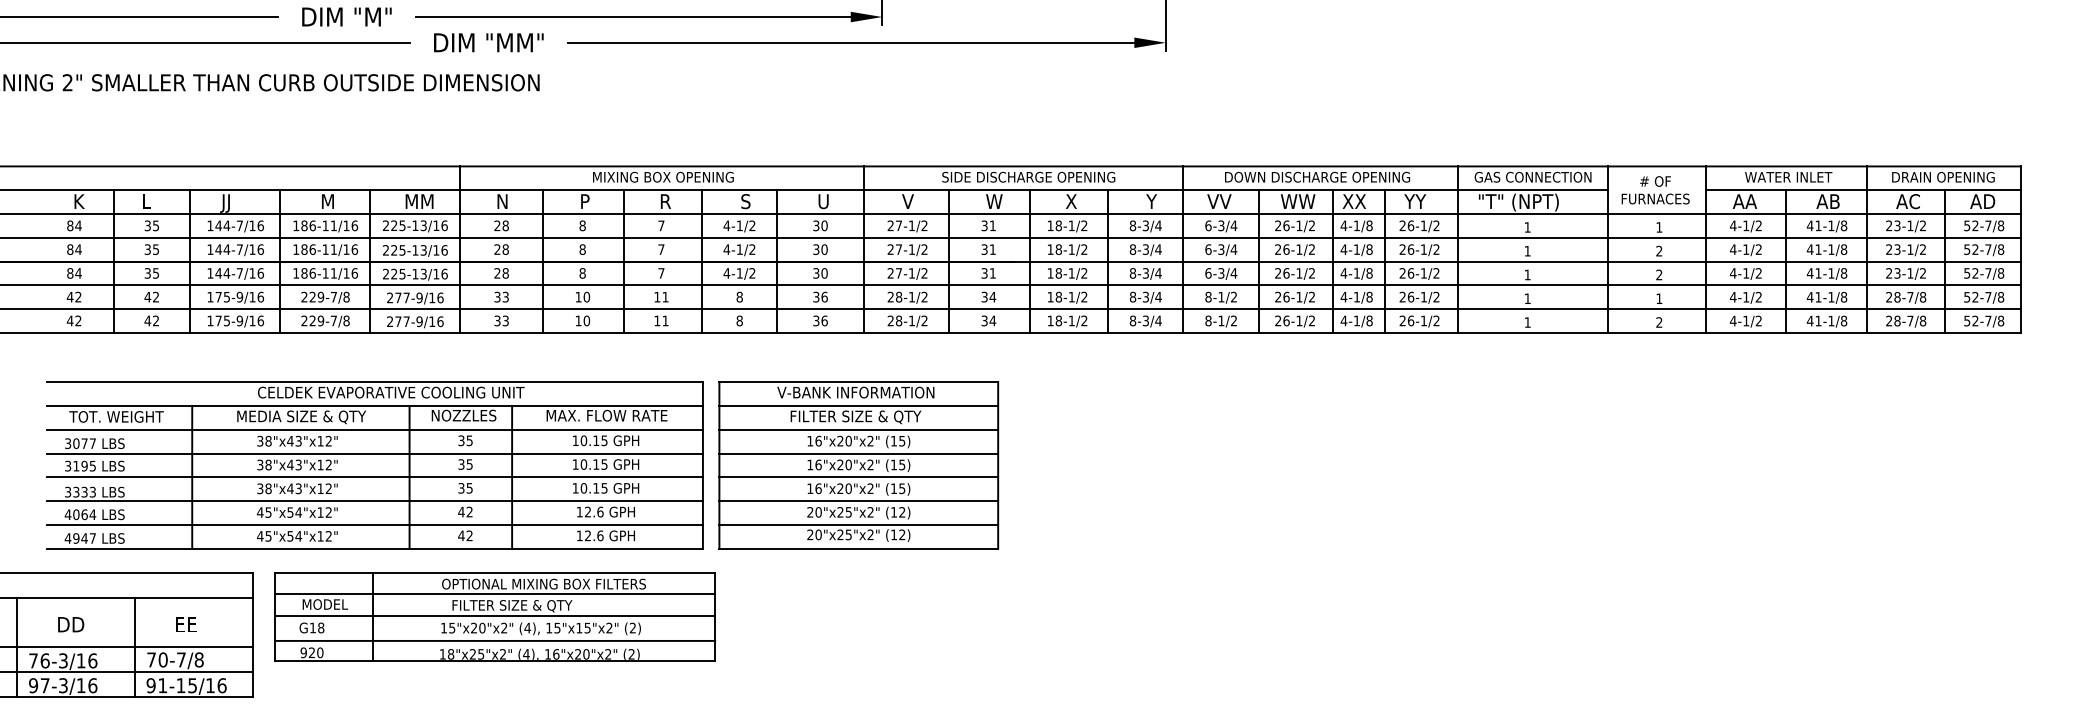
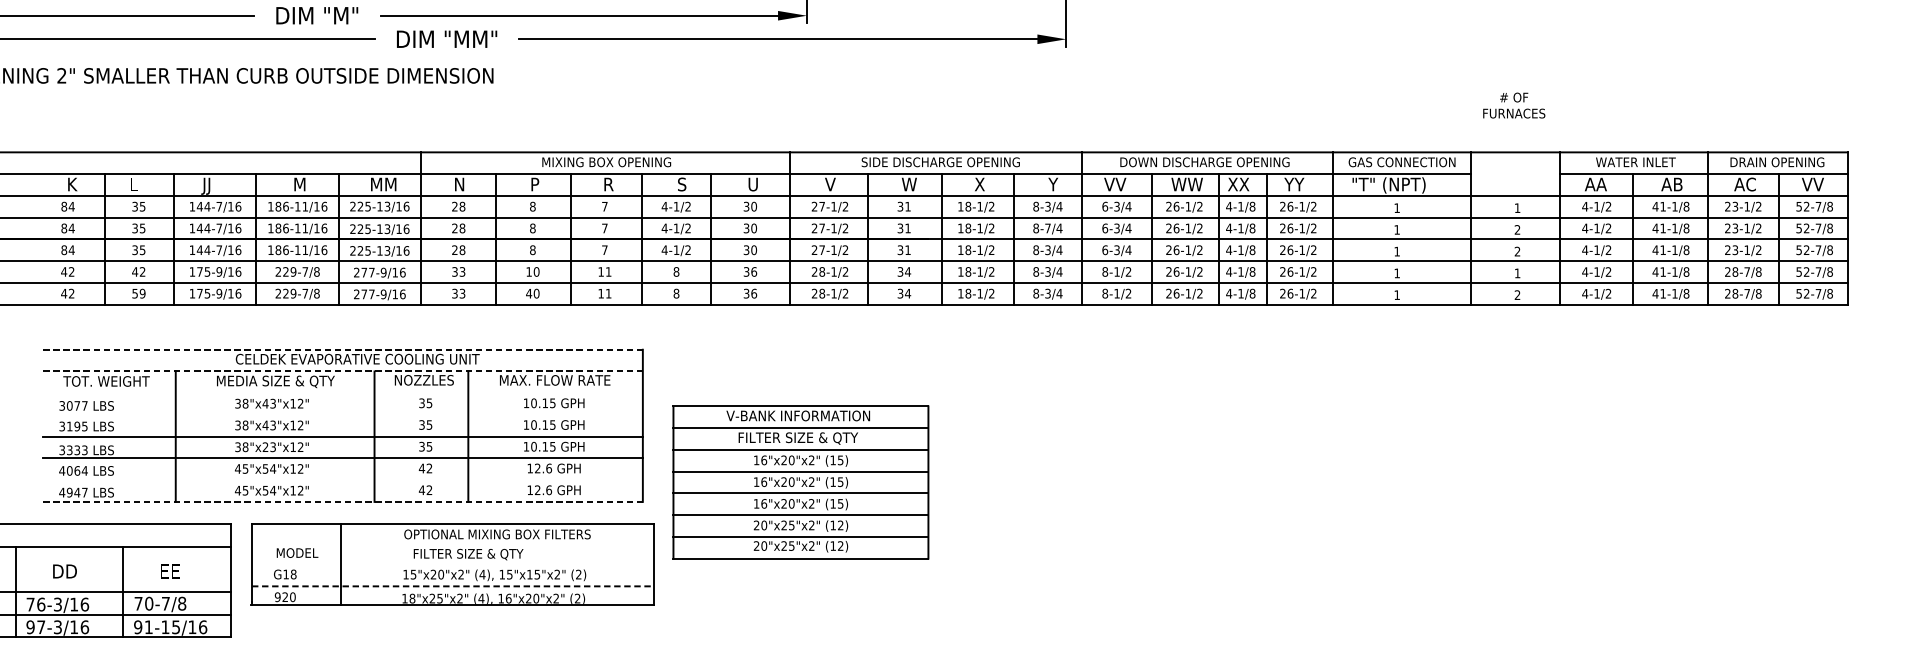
text: (1655, 190) -> (1514, 105), moved
text: (1982, 201) -> (1813, 184), AD -> VV
text: (1145, 249) -> (1047, 228), 8-3/4 -> 8-7/4
text: (151, 320) -> (138, 293), 42 -> 59
text: (578, 320) -> (529, 293), 10 -> 40
line: (375, 382) -> (343, 349), solid -> dashed
line: (375, 405) -> (343, 371), solid -> dashed
line: (374, 429) -> (342, 392), removed
line: (374, 453) -> (342, 414), removed
part: (858, 465) -> (800, 482), moved
text: (290, 488) -> (265, 446), 38"x43"x12" -> 38"x23"x12"
line: (374, 524) -> (342, 479), removed
line: (375, 548) -> (343, 501), solid -> dashed
line: (494, 593) -> (452, 542), removed
line: (494, 616) -> (452, 564), removed
line: (495, 640) -> (453, 585), solid -> dashed

